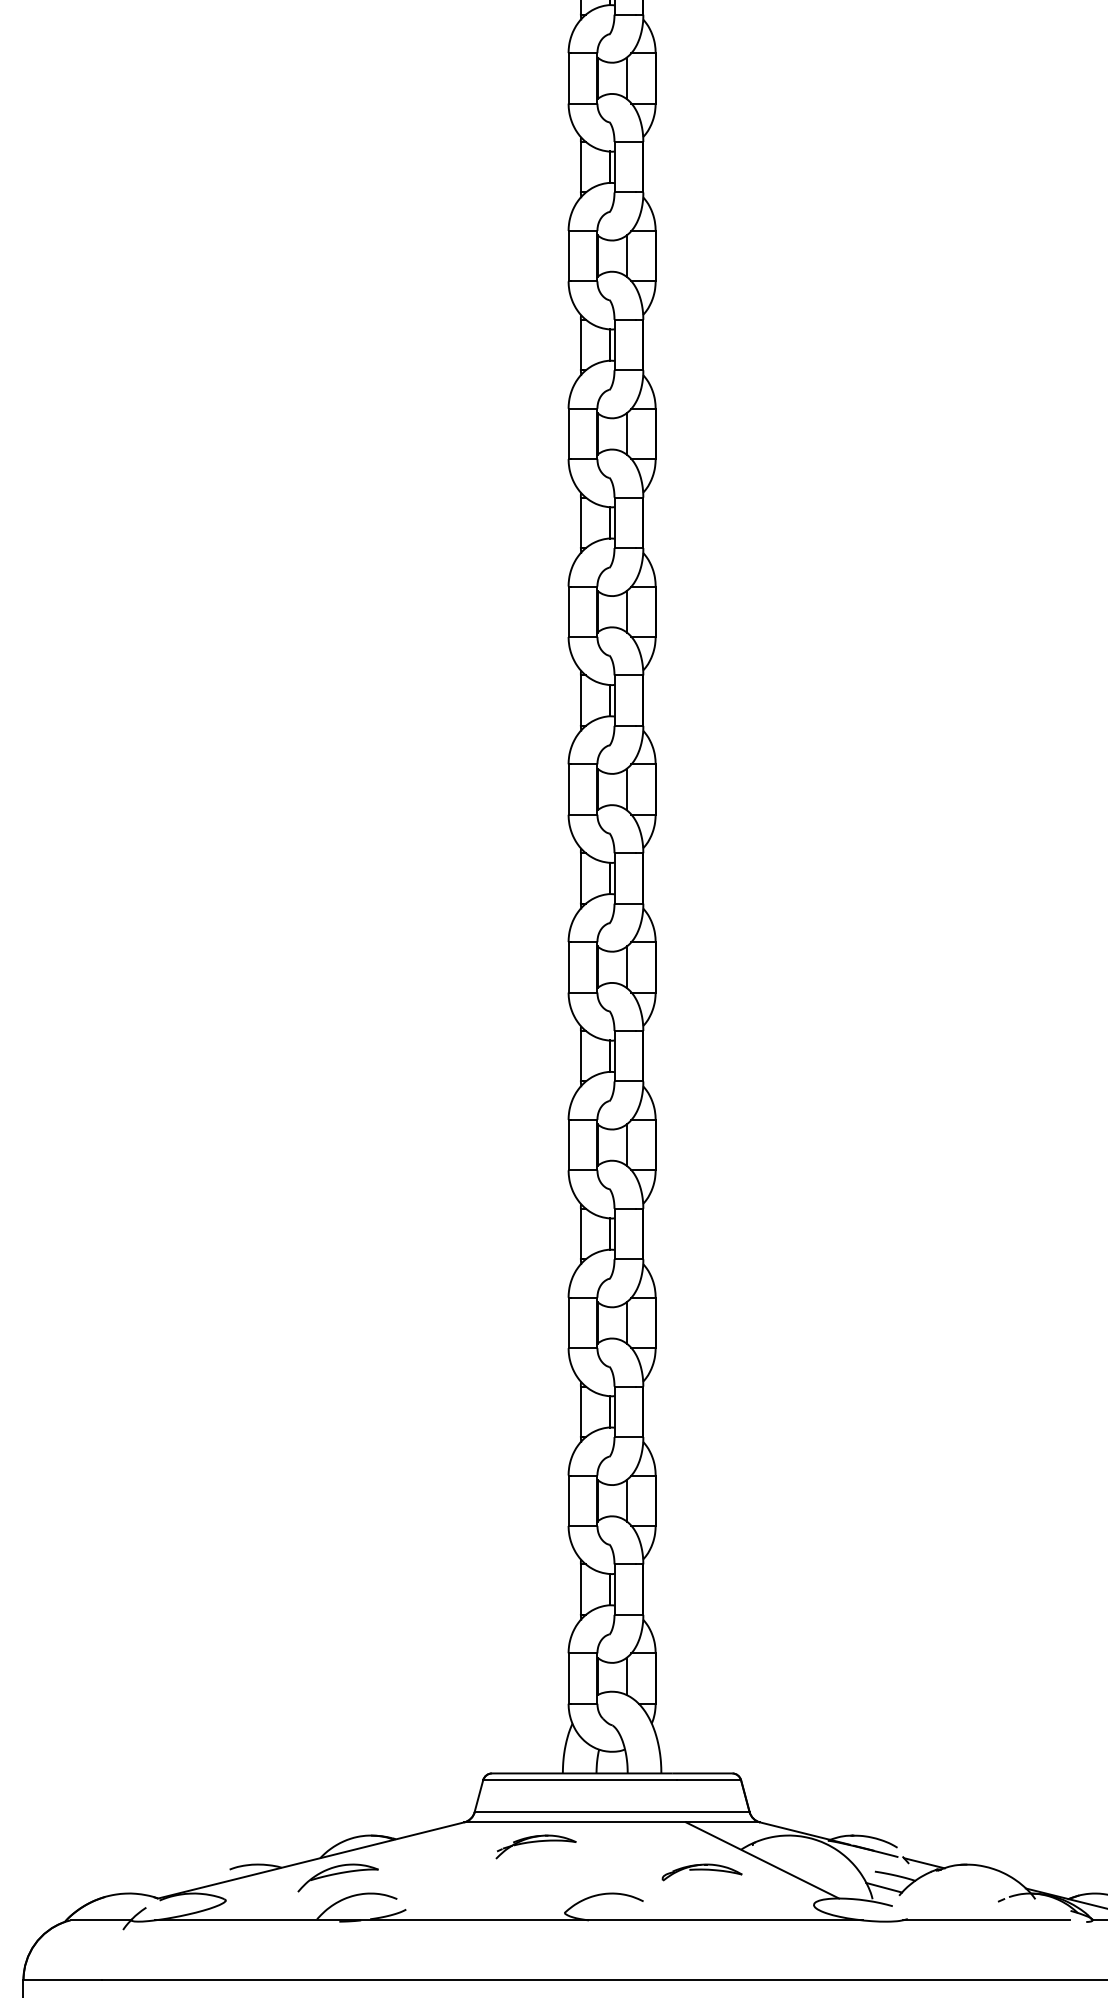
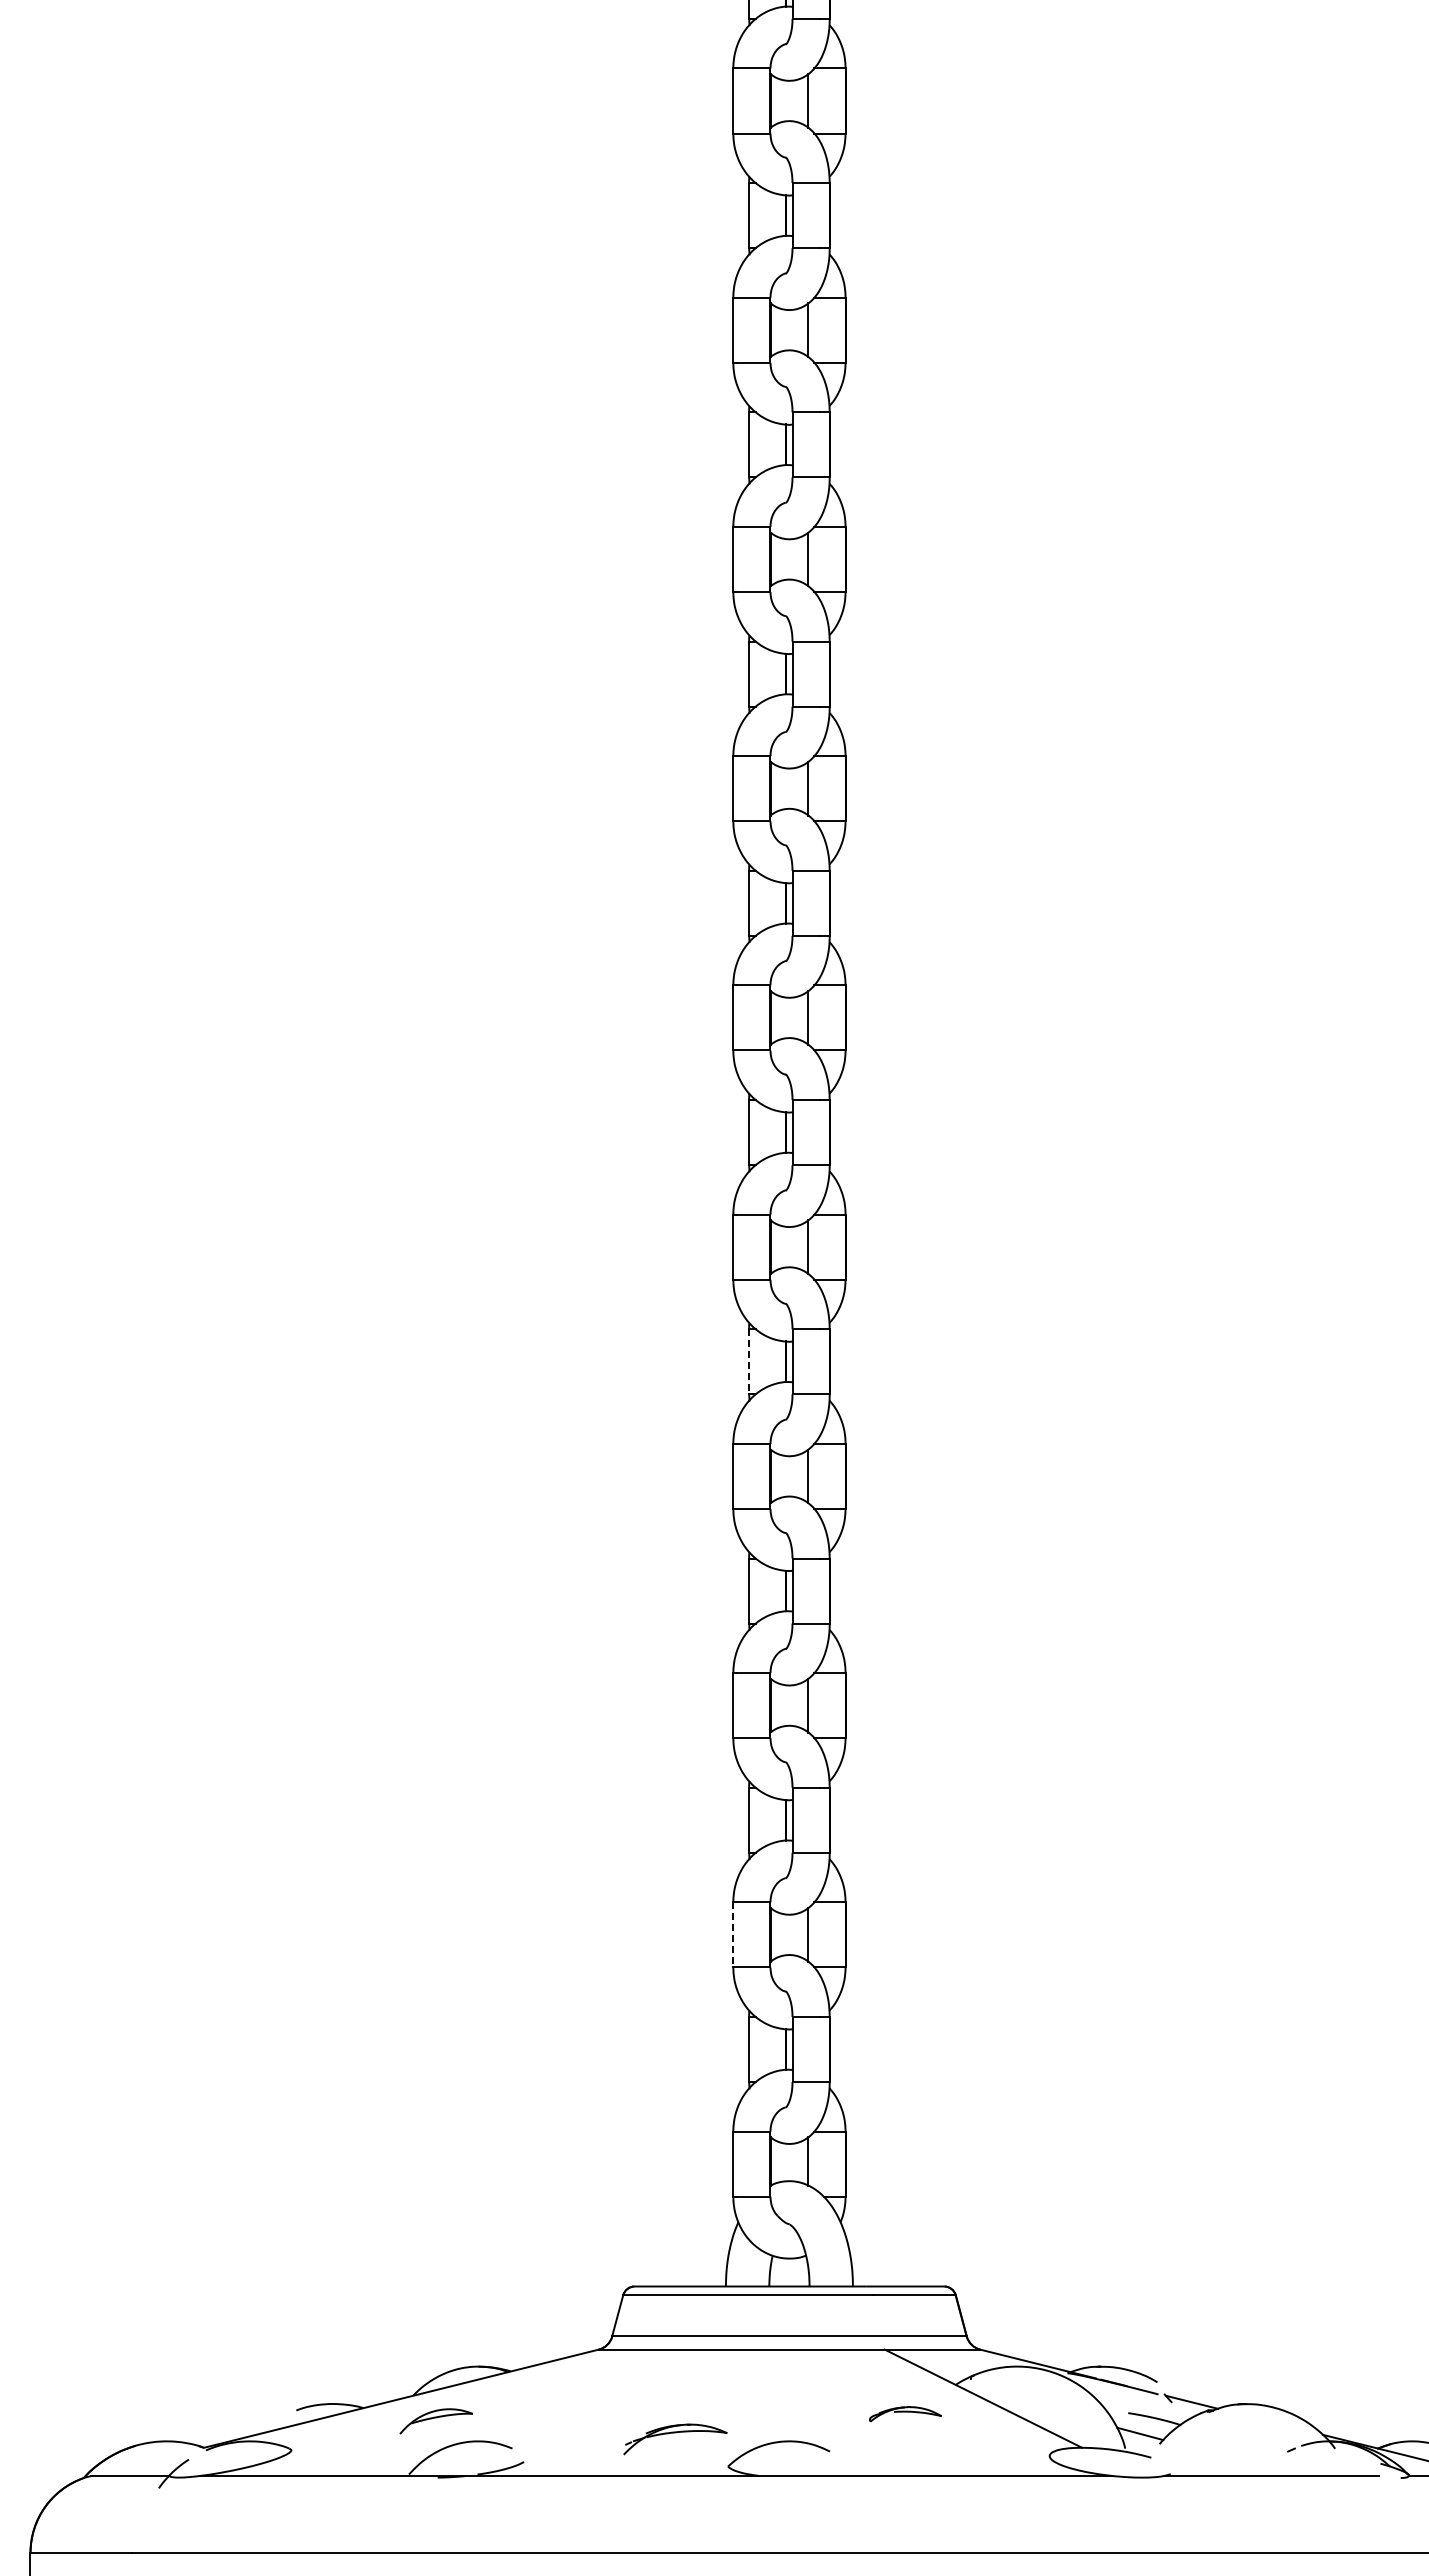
line: (581, 1056) -> (749, 1361), solid -> dashed
line: (568, 1500) -> (733, 1934), solid -> dashed
part: (536, 1847) -> (675, 2439), moved
part: (702, 1872) -> (905, 2414), size x0.7
part: (338, 1878) -> (436, 2421), size x0.7

